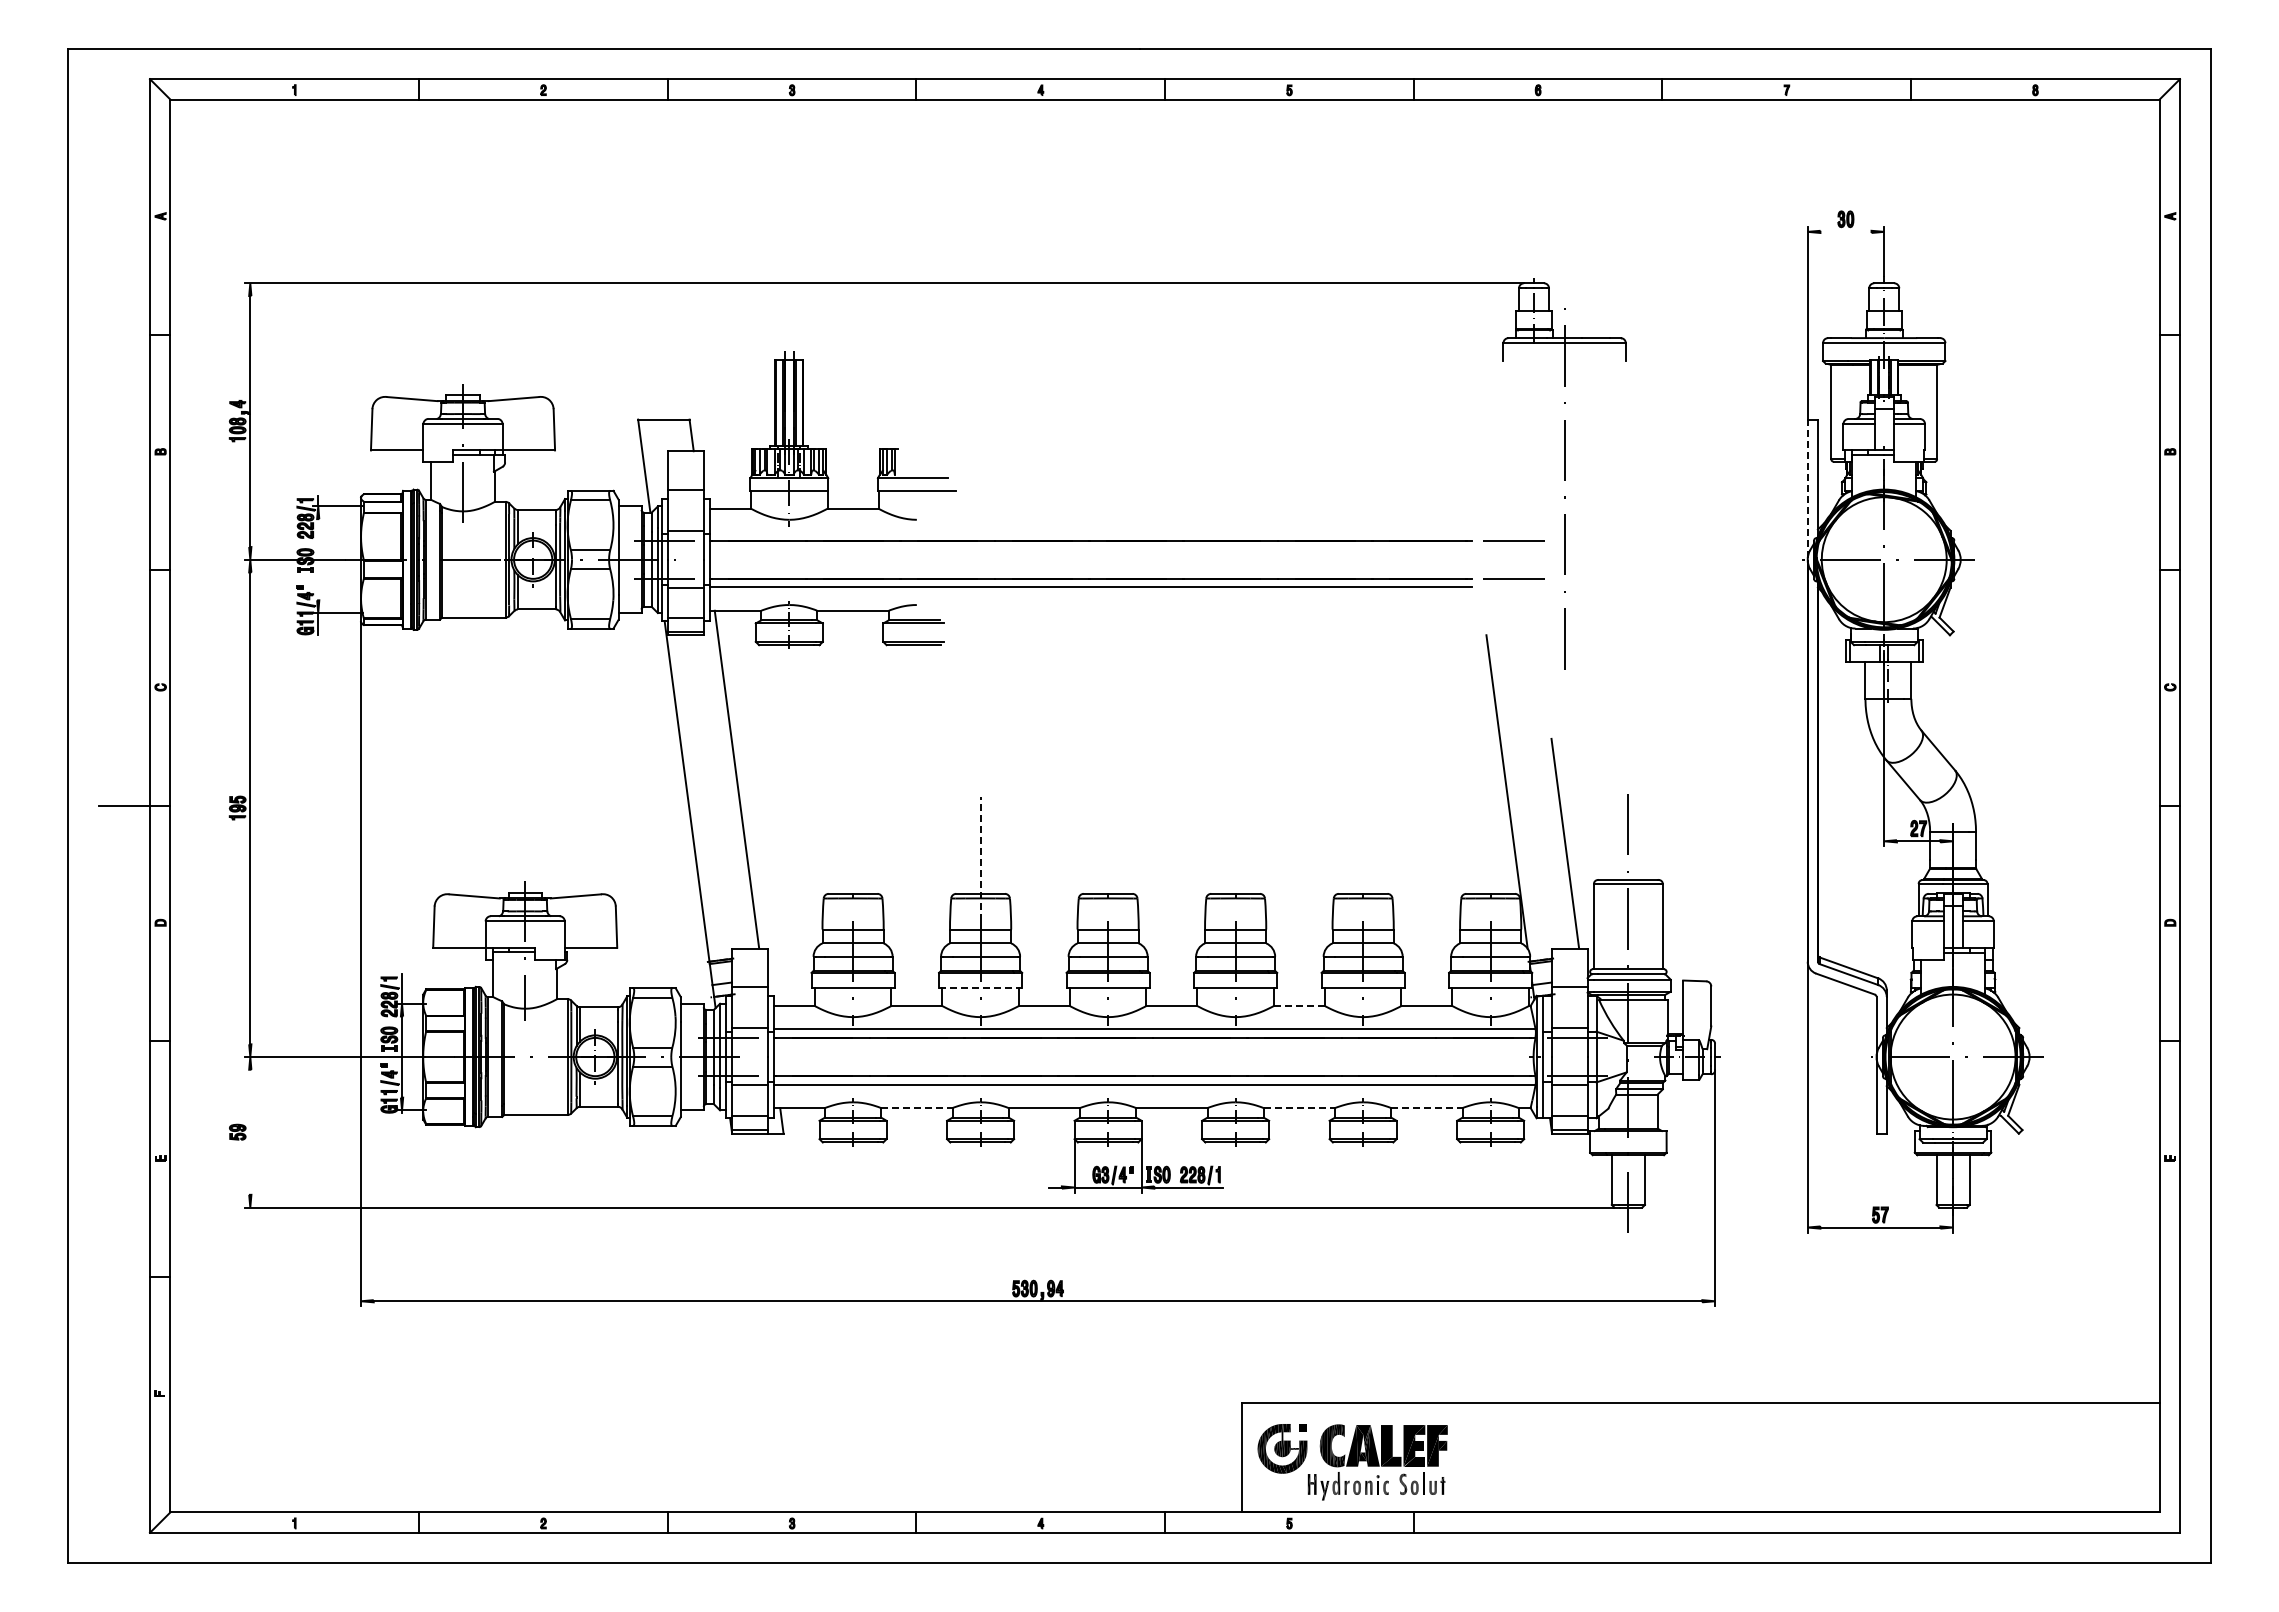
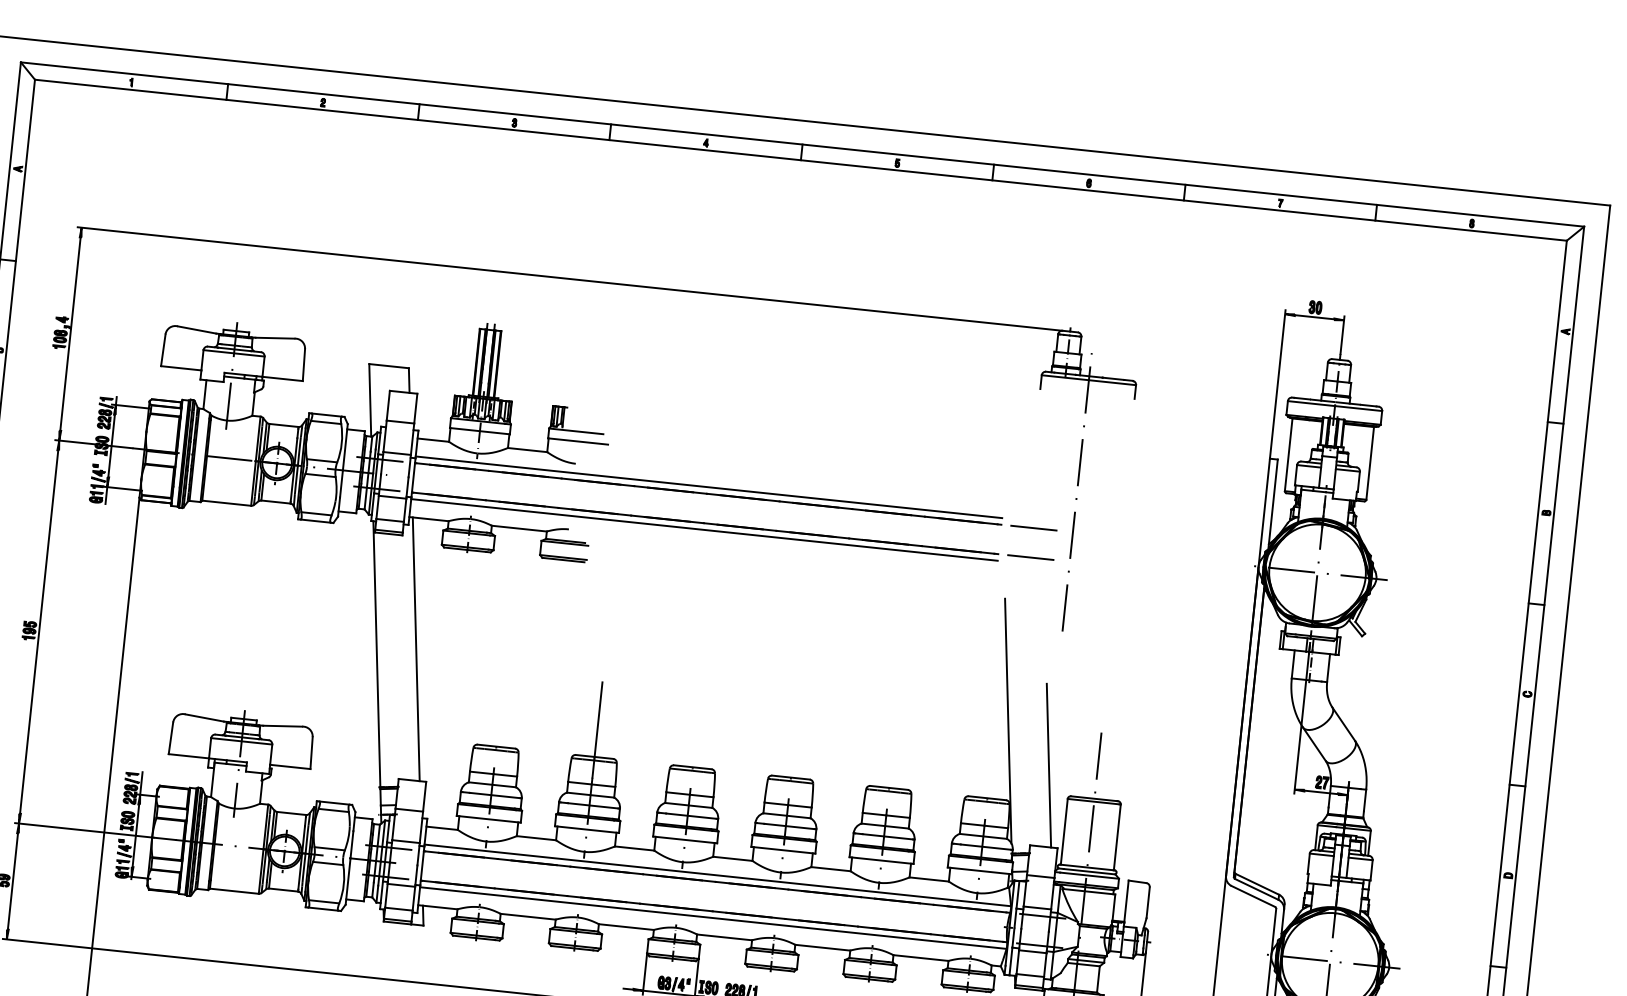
line: (1845, 231) -> (1314, 316), added
line: (1807, 488) -> (1264, 511), dashed -> solid
line: (1090, 532) -> (708, 487), added
line: (318, 559) -> (111, 445), added
line: (980, 858) -> (597, 729), dashed -> solid
line: (980, 988) -> (586, 829), dashed -> solid
line: (1299, 1006) -> (831, 869), dashed -> solid
line: (916, 1108) -> (527, 917), dashed -> solid
line: (1299, 1108) -> (822, 948), dashed -> solid
line: (1426, 1108) -> (920, 958), dashed -> solid
line: (250, 1131) -> (13, 880), added

